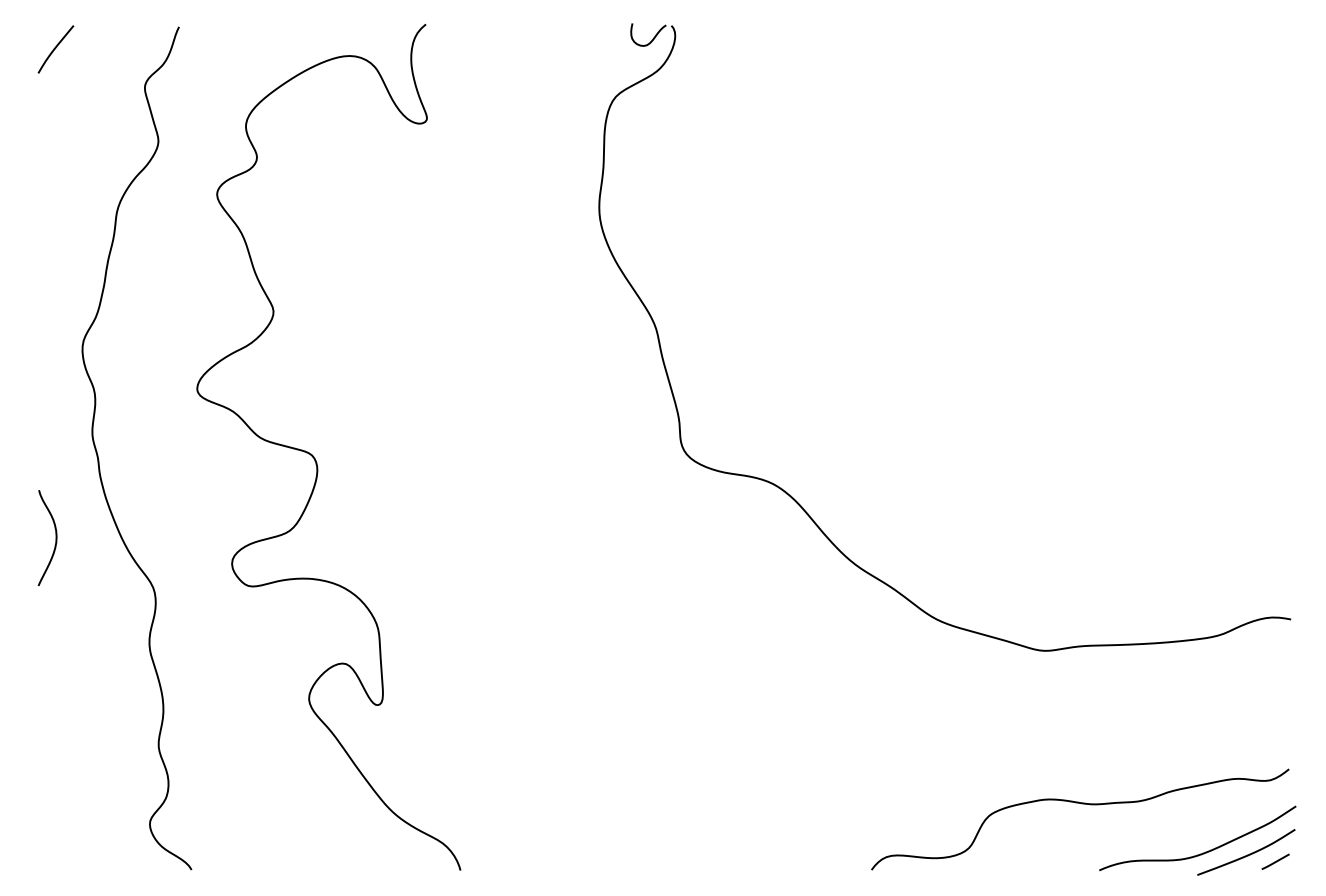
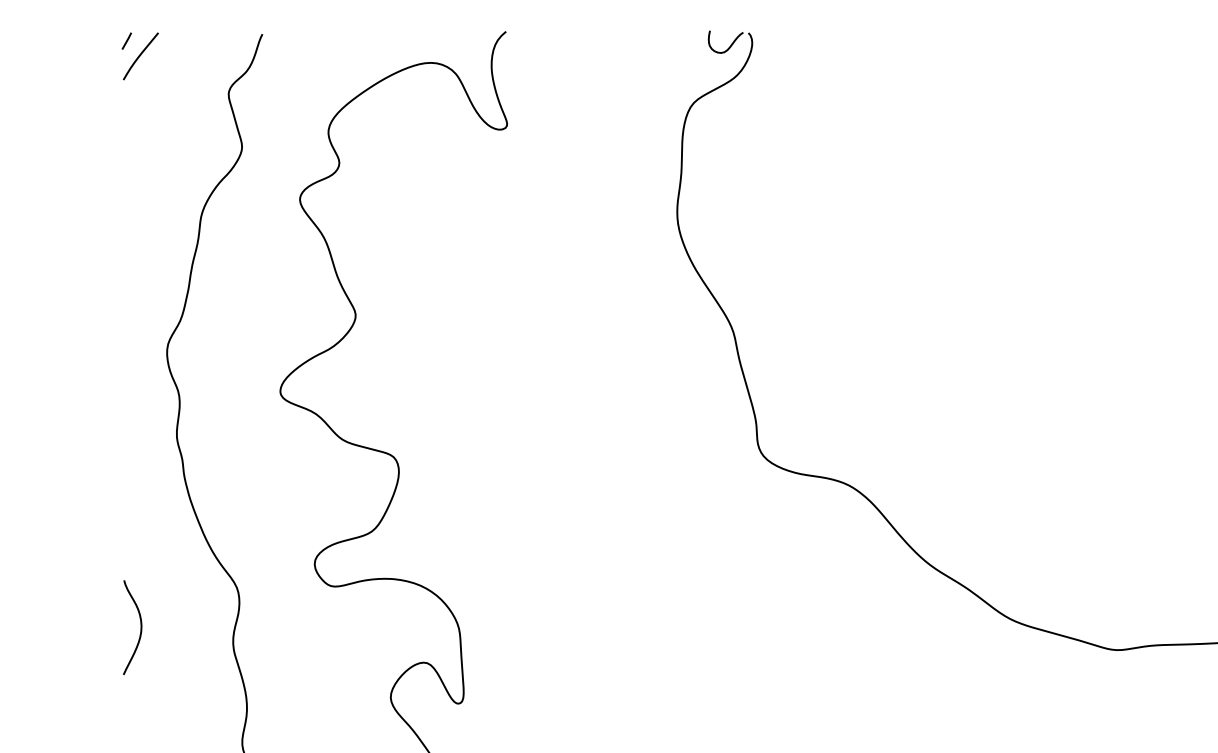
line: (41, 33) -> (126, 40), added
curve: (55, 538) -> (140, 628), moved

